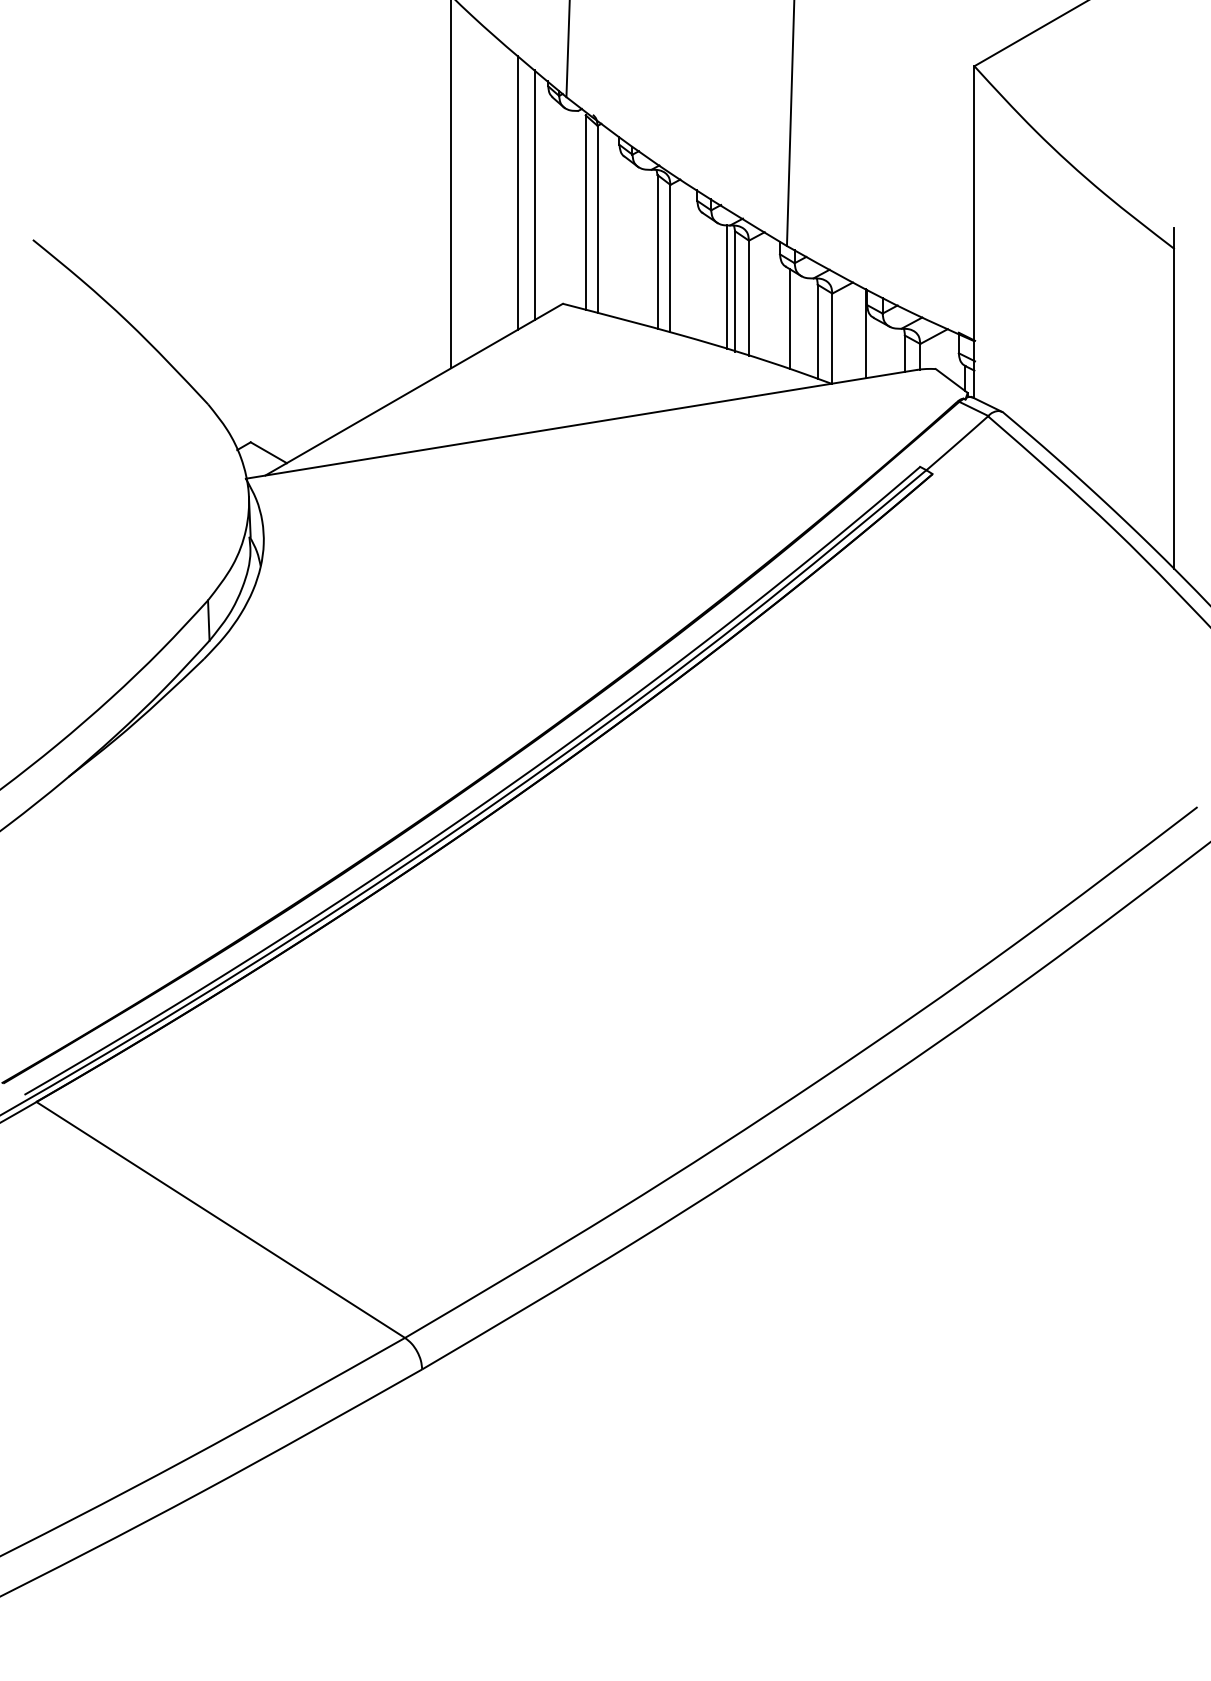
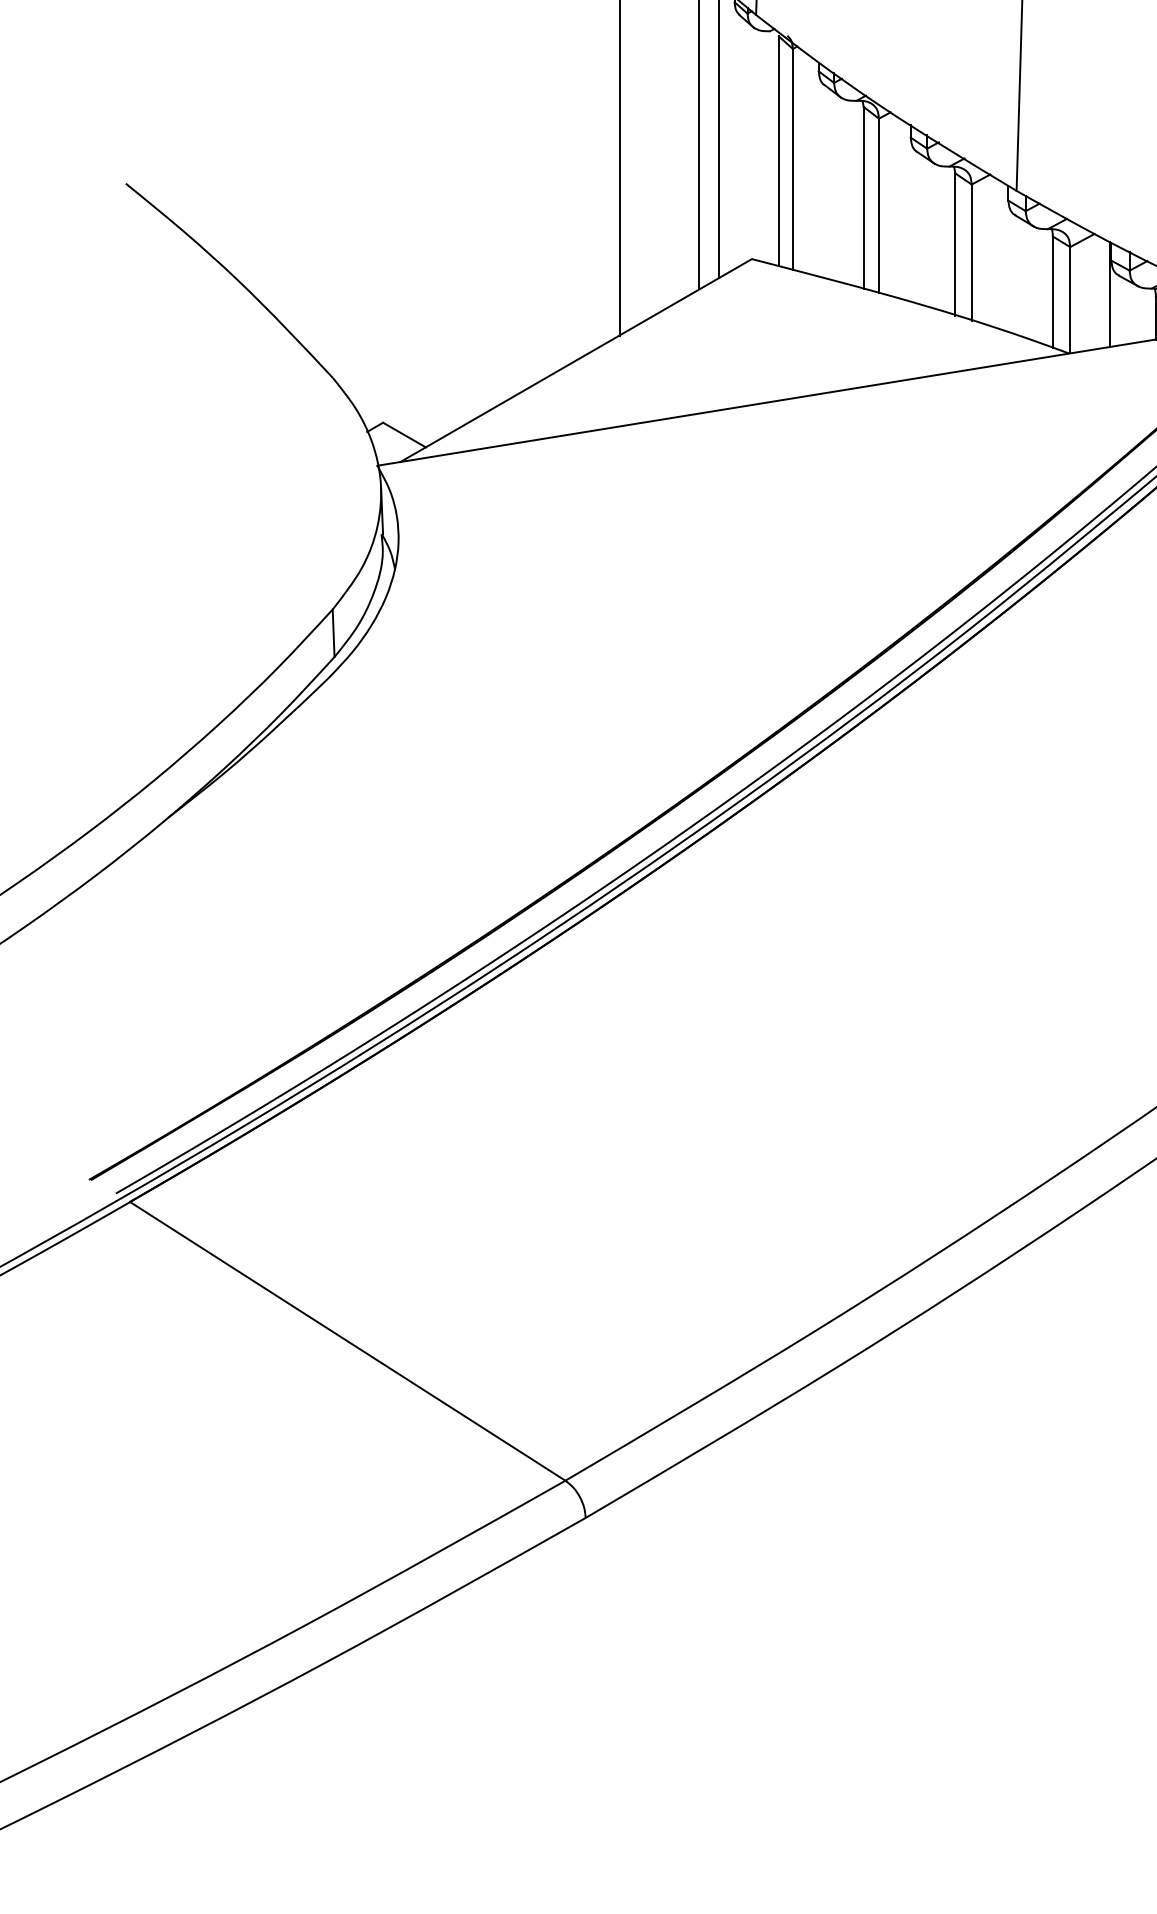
line: (726, 287) -> (945, 239), removed
line: (789, 318) -> (1019, 276), removed

